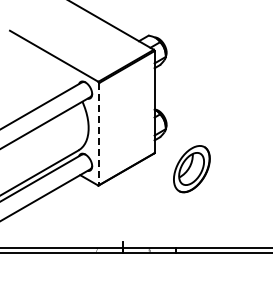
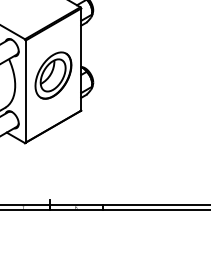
line: (99, 134) -> (26, 91), dashed -> solid
part: (191, 169) -> (53, 75), moved

